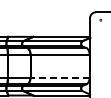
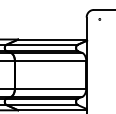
line: (60, 77) -> (51, 88), dashed -> solid

